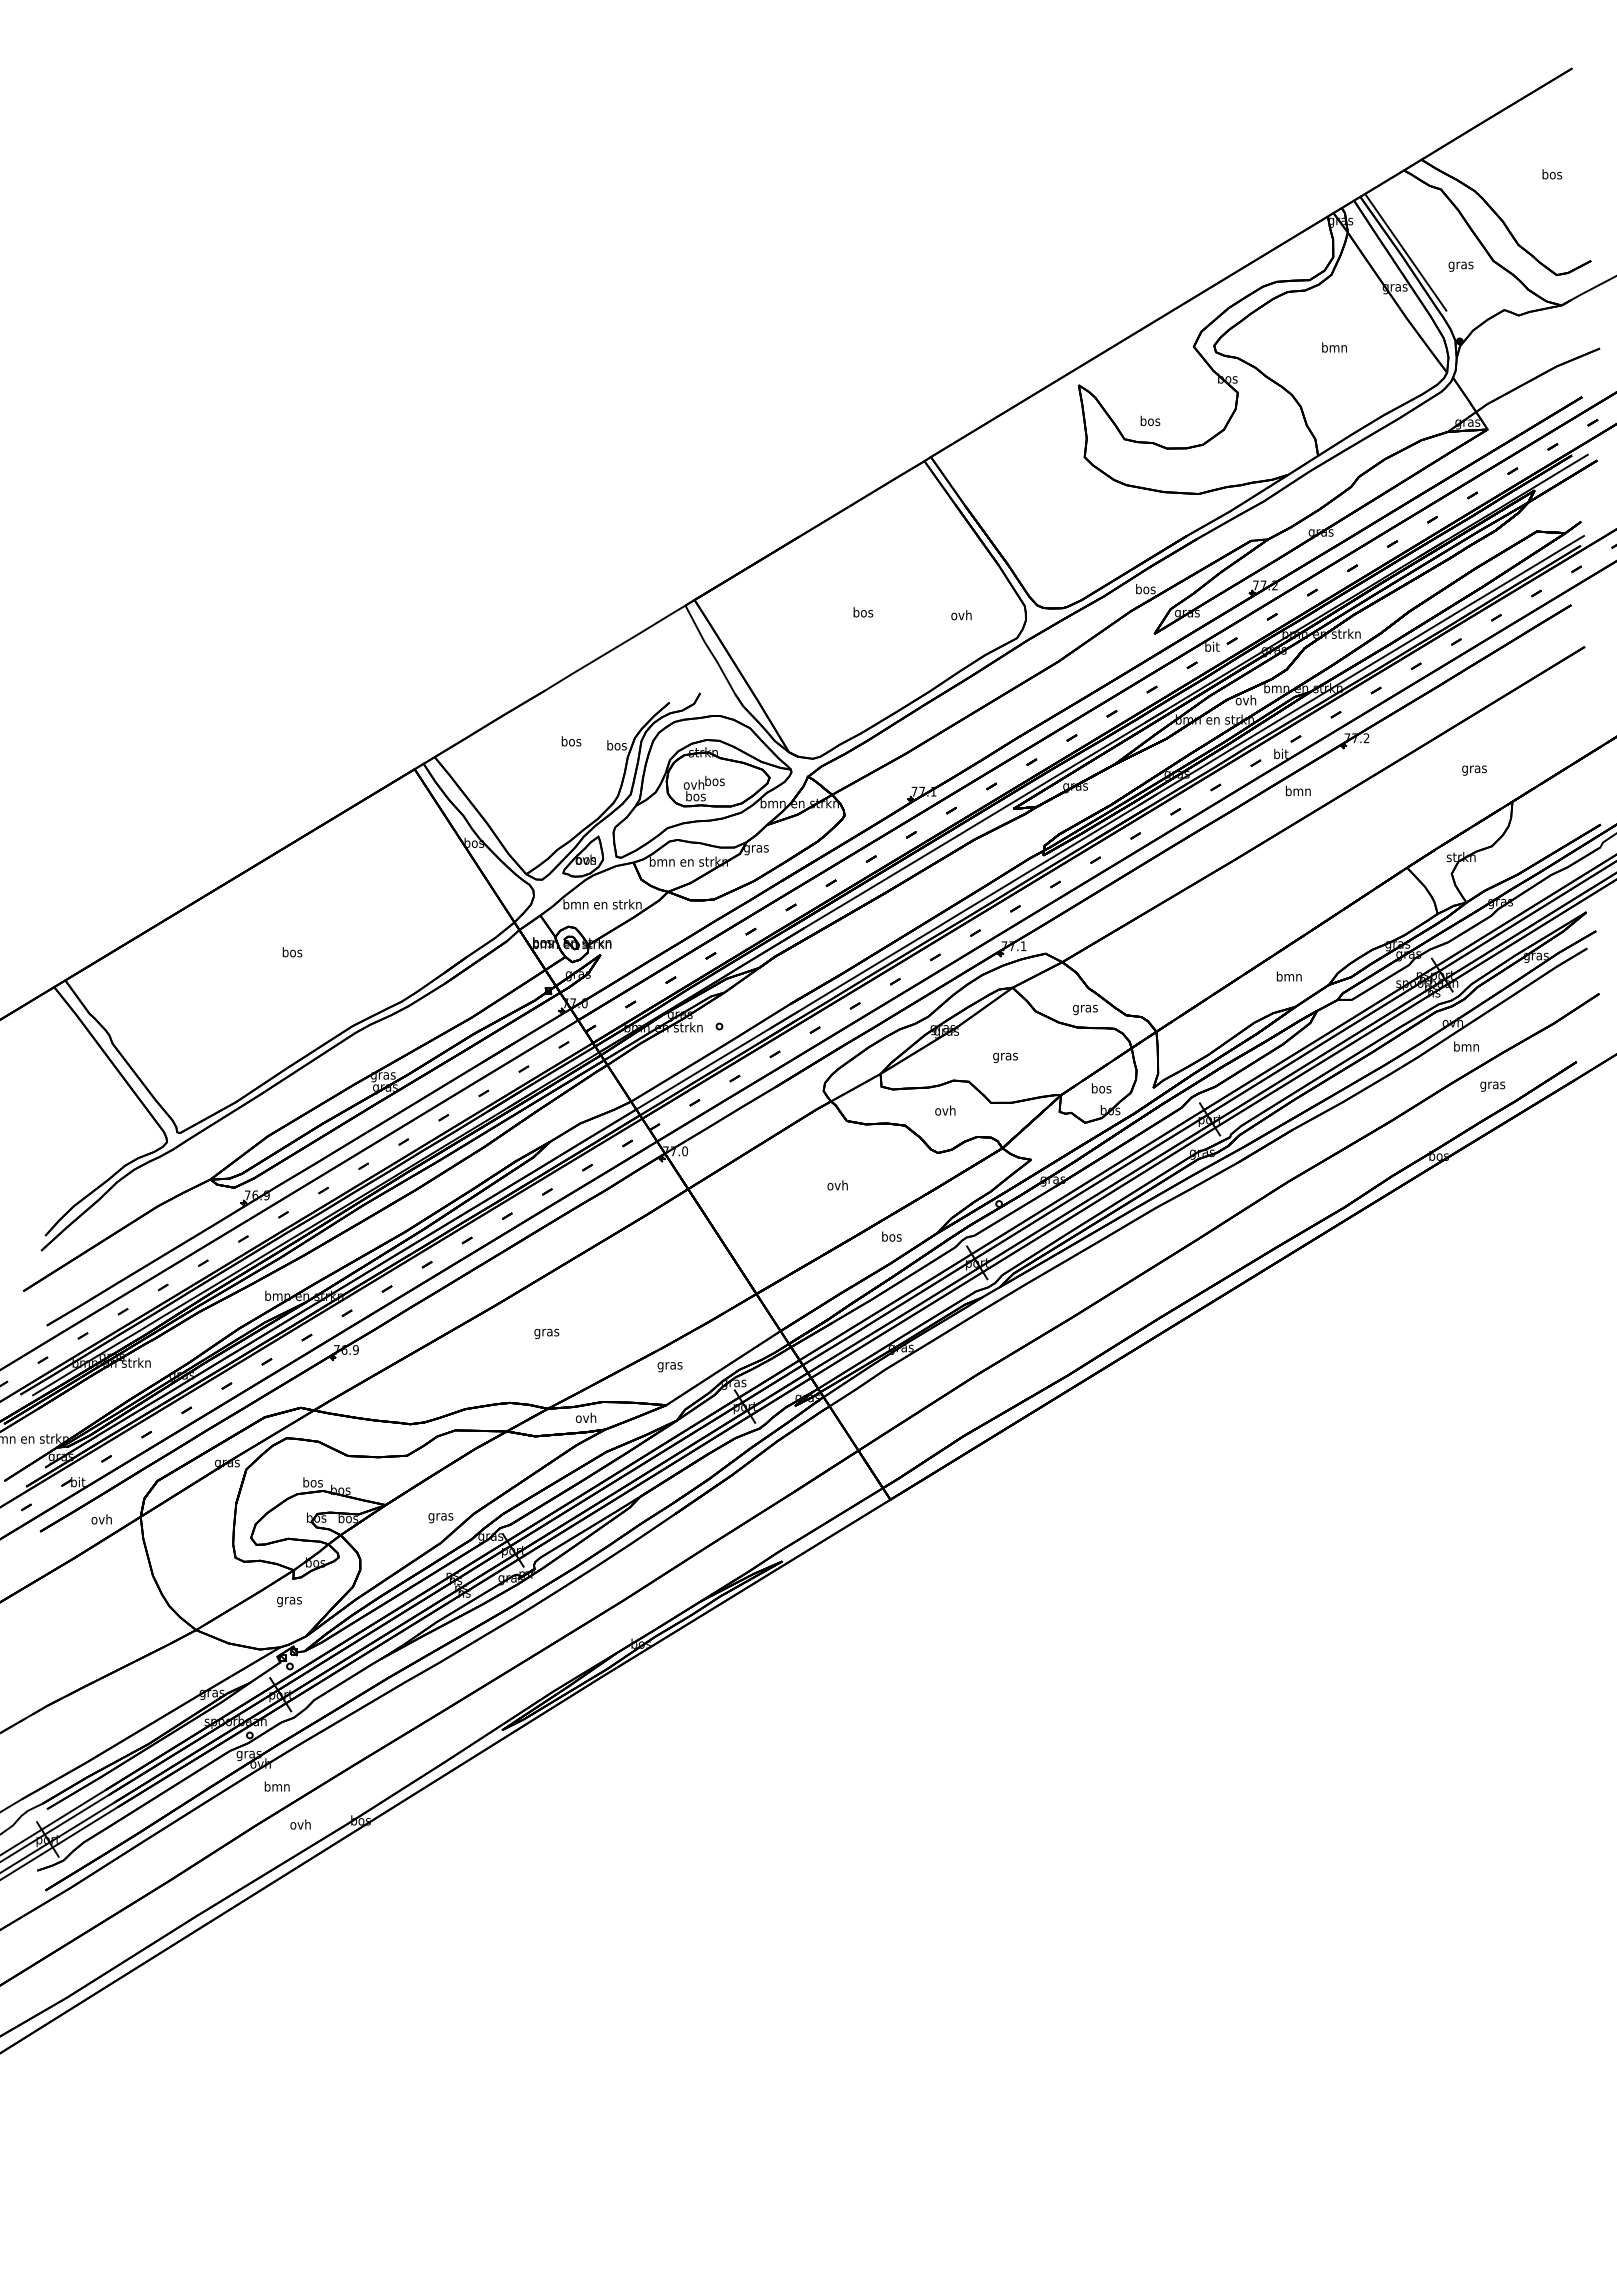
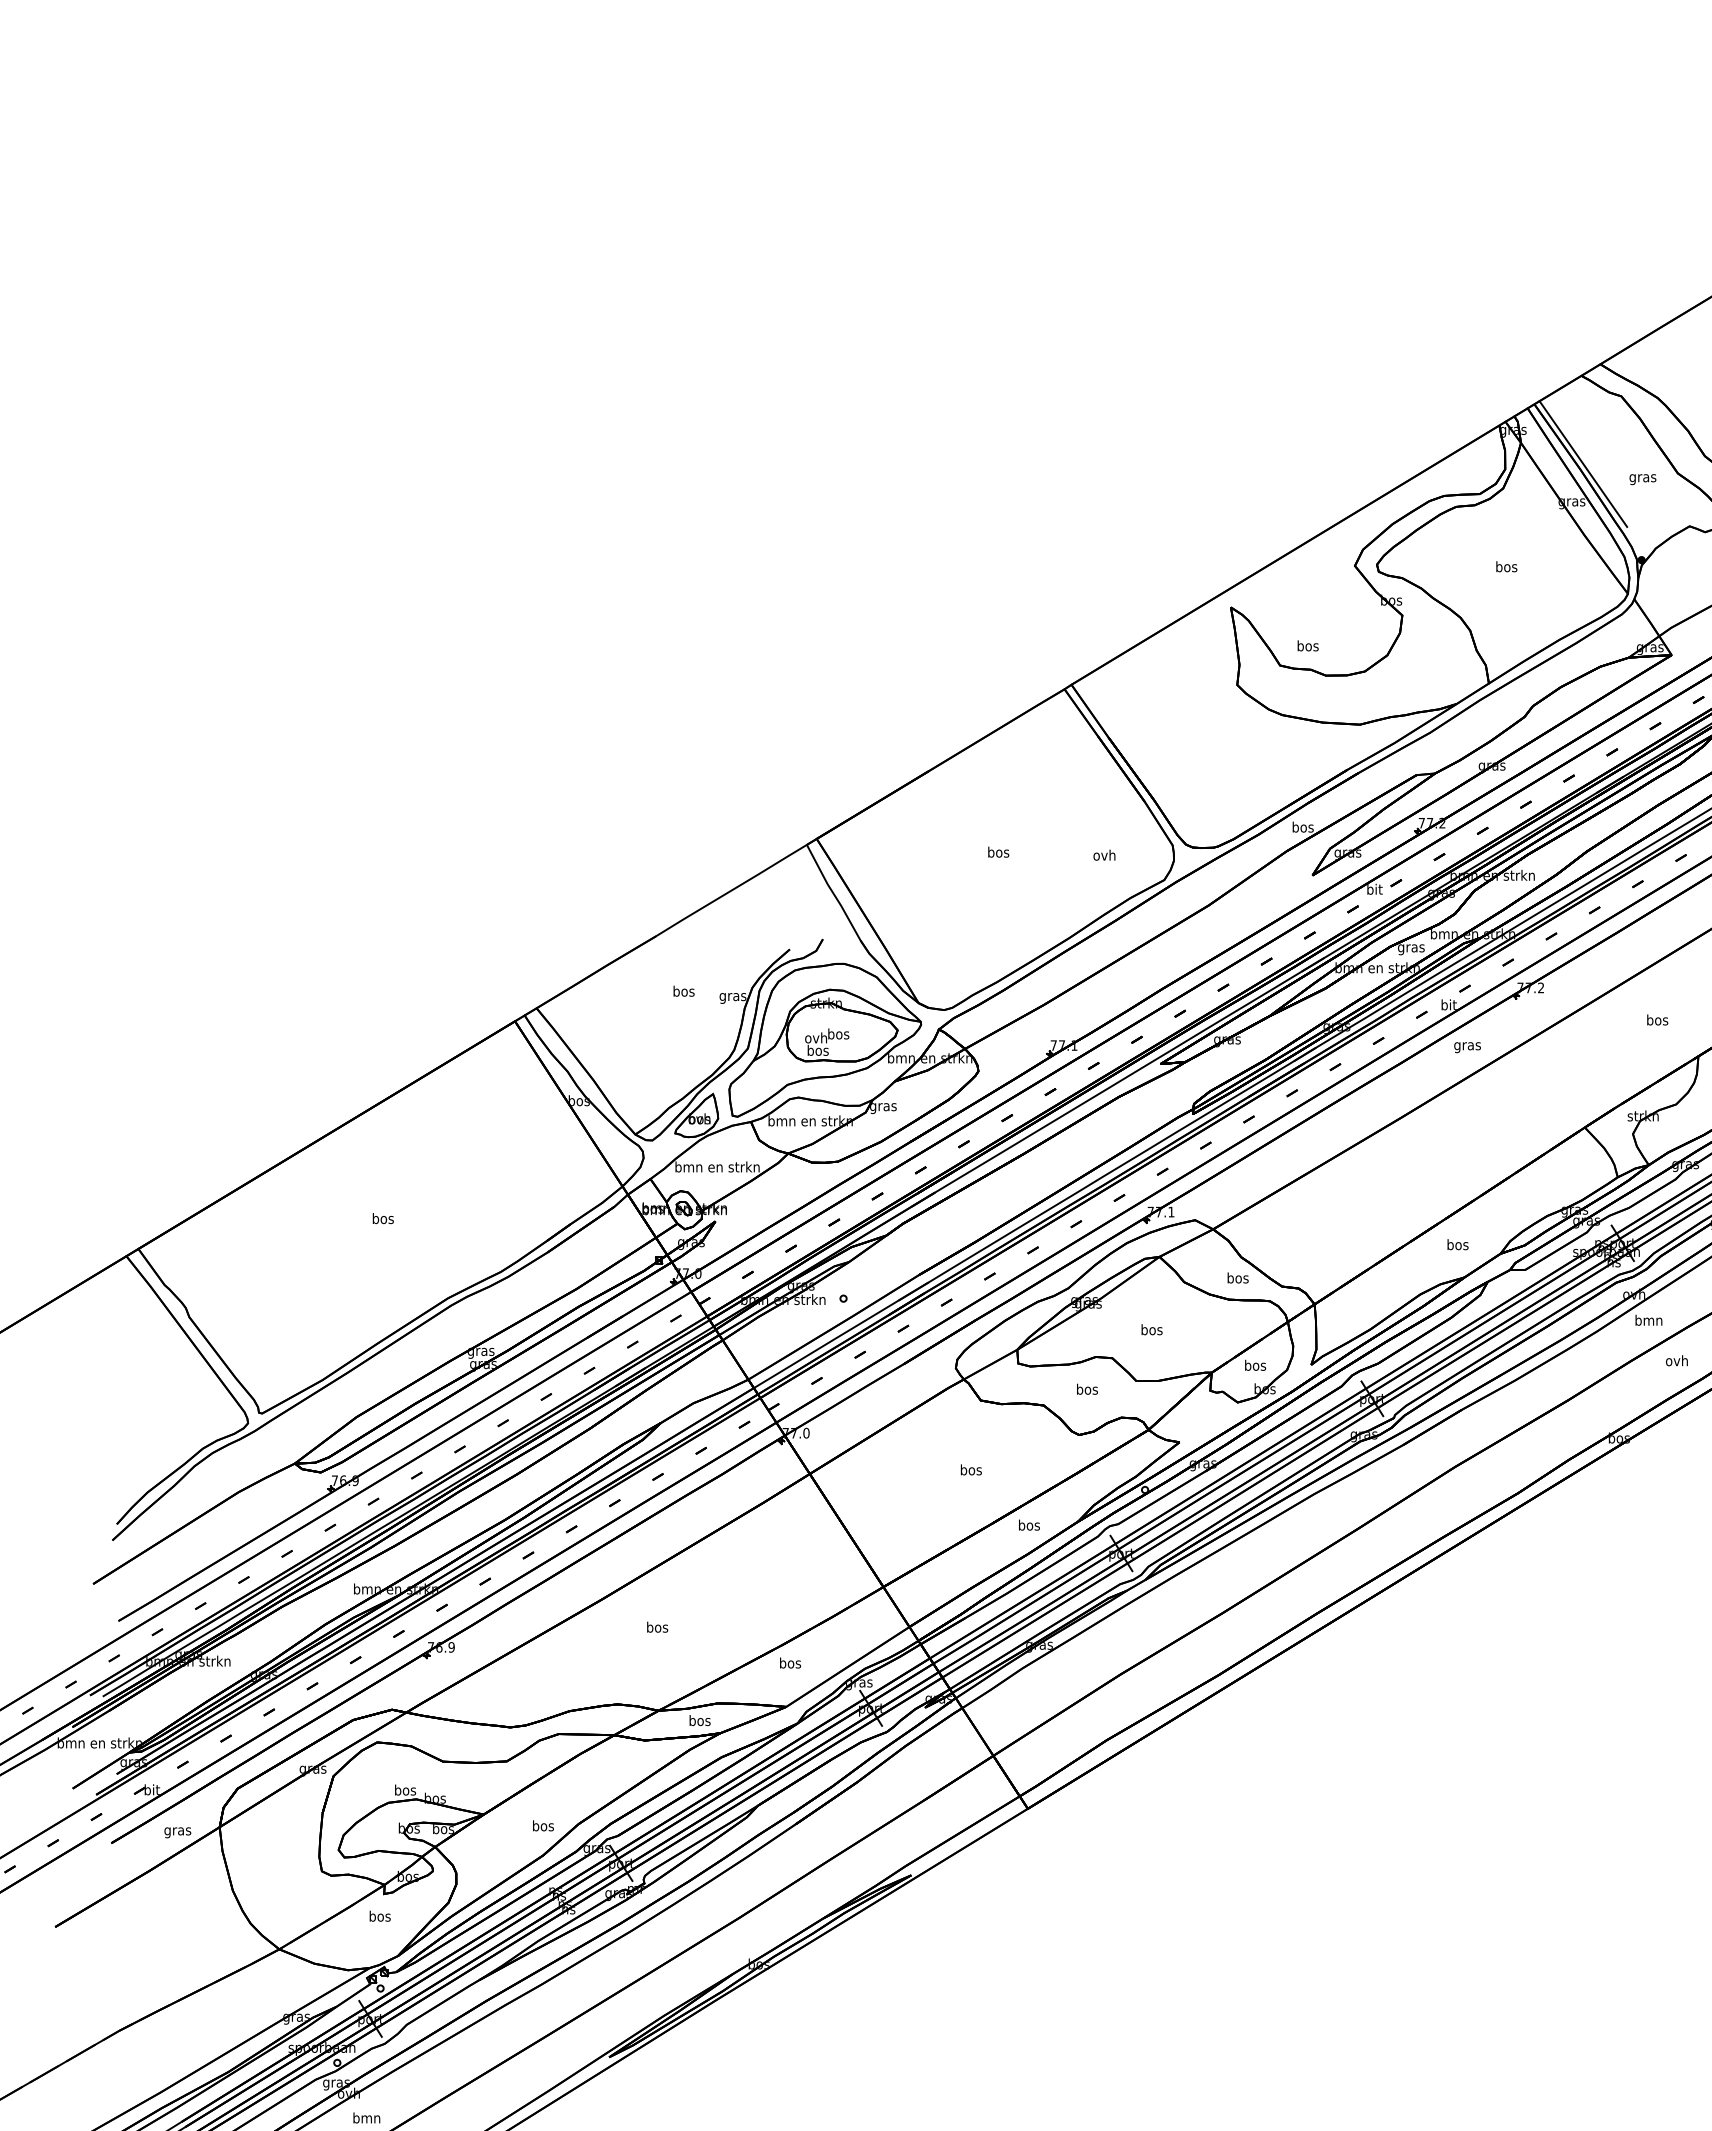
text: (1334, 347) -> (1506, 566), bmn -> bos
text: (1245, 701) -> (1410, 948), ovh -> gras
text: (616, 746) -> (732, 996), bos -> gras
text: (1474, 768) -> (1657, 1020), gras -> bos
text: (1298, 791) -> (1467, 1045), bmn -> gras
text: (1288, 976) -> (1456, 1244), bmn -> bos
text: (1084, 1008) -> (1237, 1279), gras -> bos
text: (1005, 1056) -> (1151, 1330), gras -> bos
text: (1492, 1085) -> (1676, 1362), gras -> ovh
text: (945, 1110) -> (1087, 1389), ovh -> bos
text: (837, 1185) -> (970, 1470), ovh -> bos
text: (546, 1332) -> (657, 1628), gras -> bos
text: (669, 1365) -> (789, 1664), gras -> bos
text: (585, 1417) -> (699, 1720), ovh -> bos
text: (440, 1516) -> (542, 1826), gras -> bos
text: (101, 1520) -> (177, 1831), ovh -> gras
text: (289, 1600) -> (380, 1917), gras -> bos

